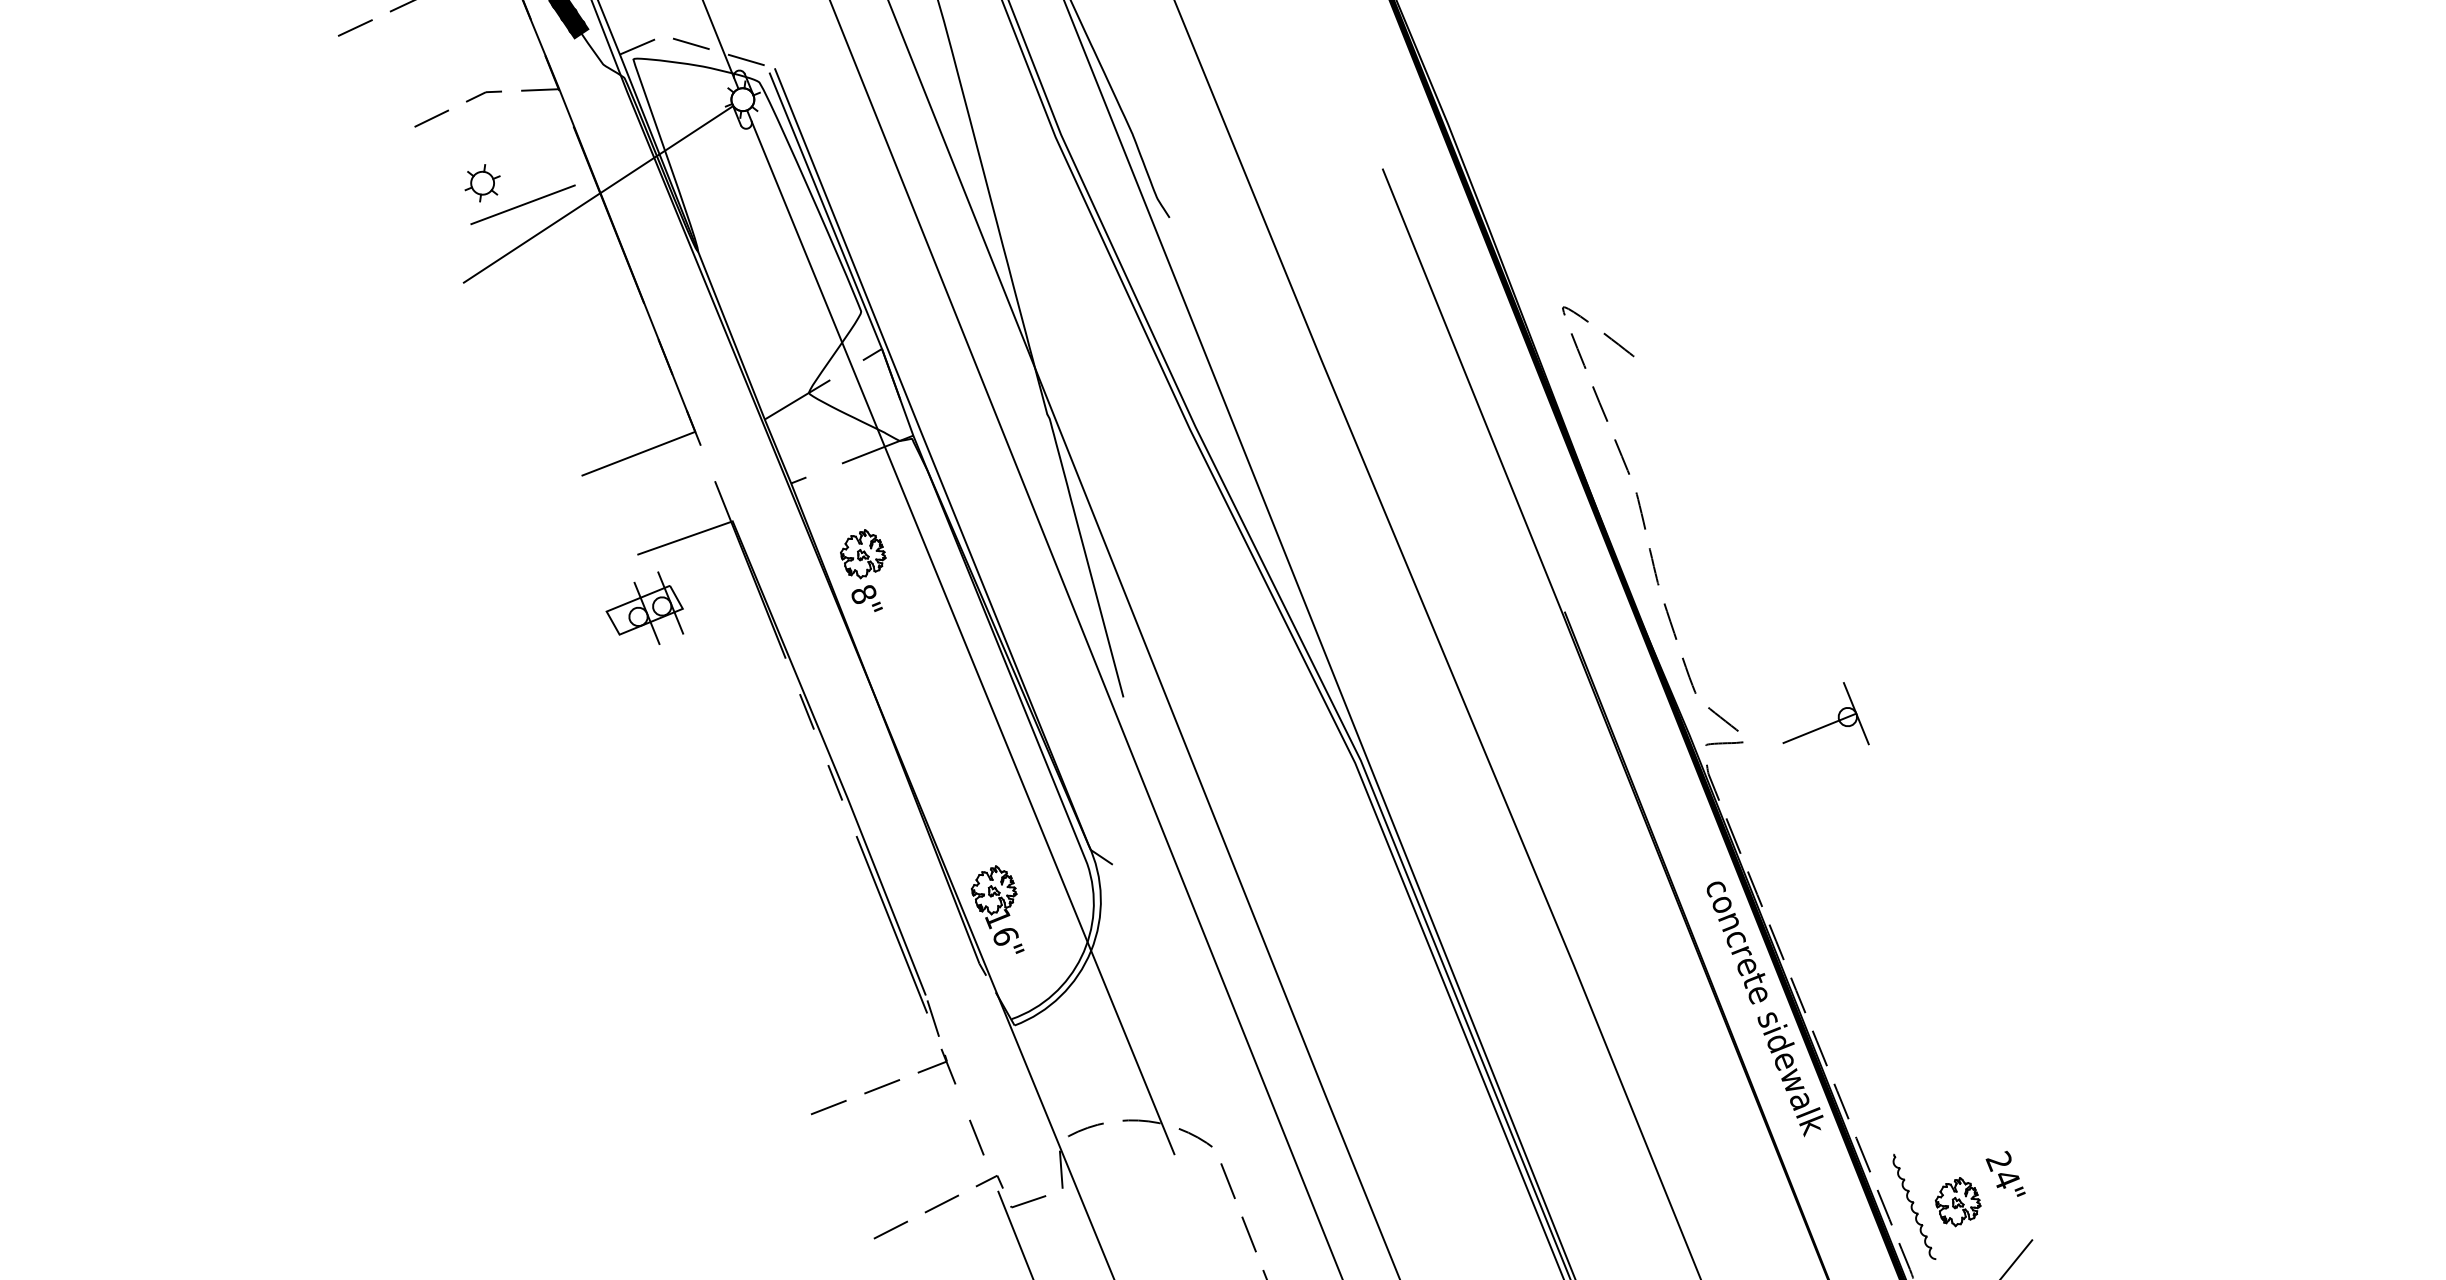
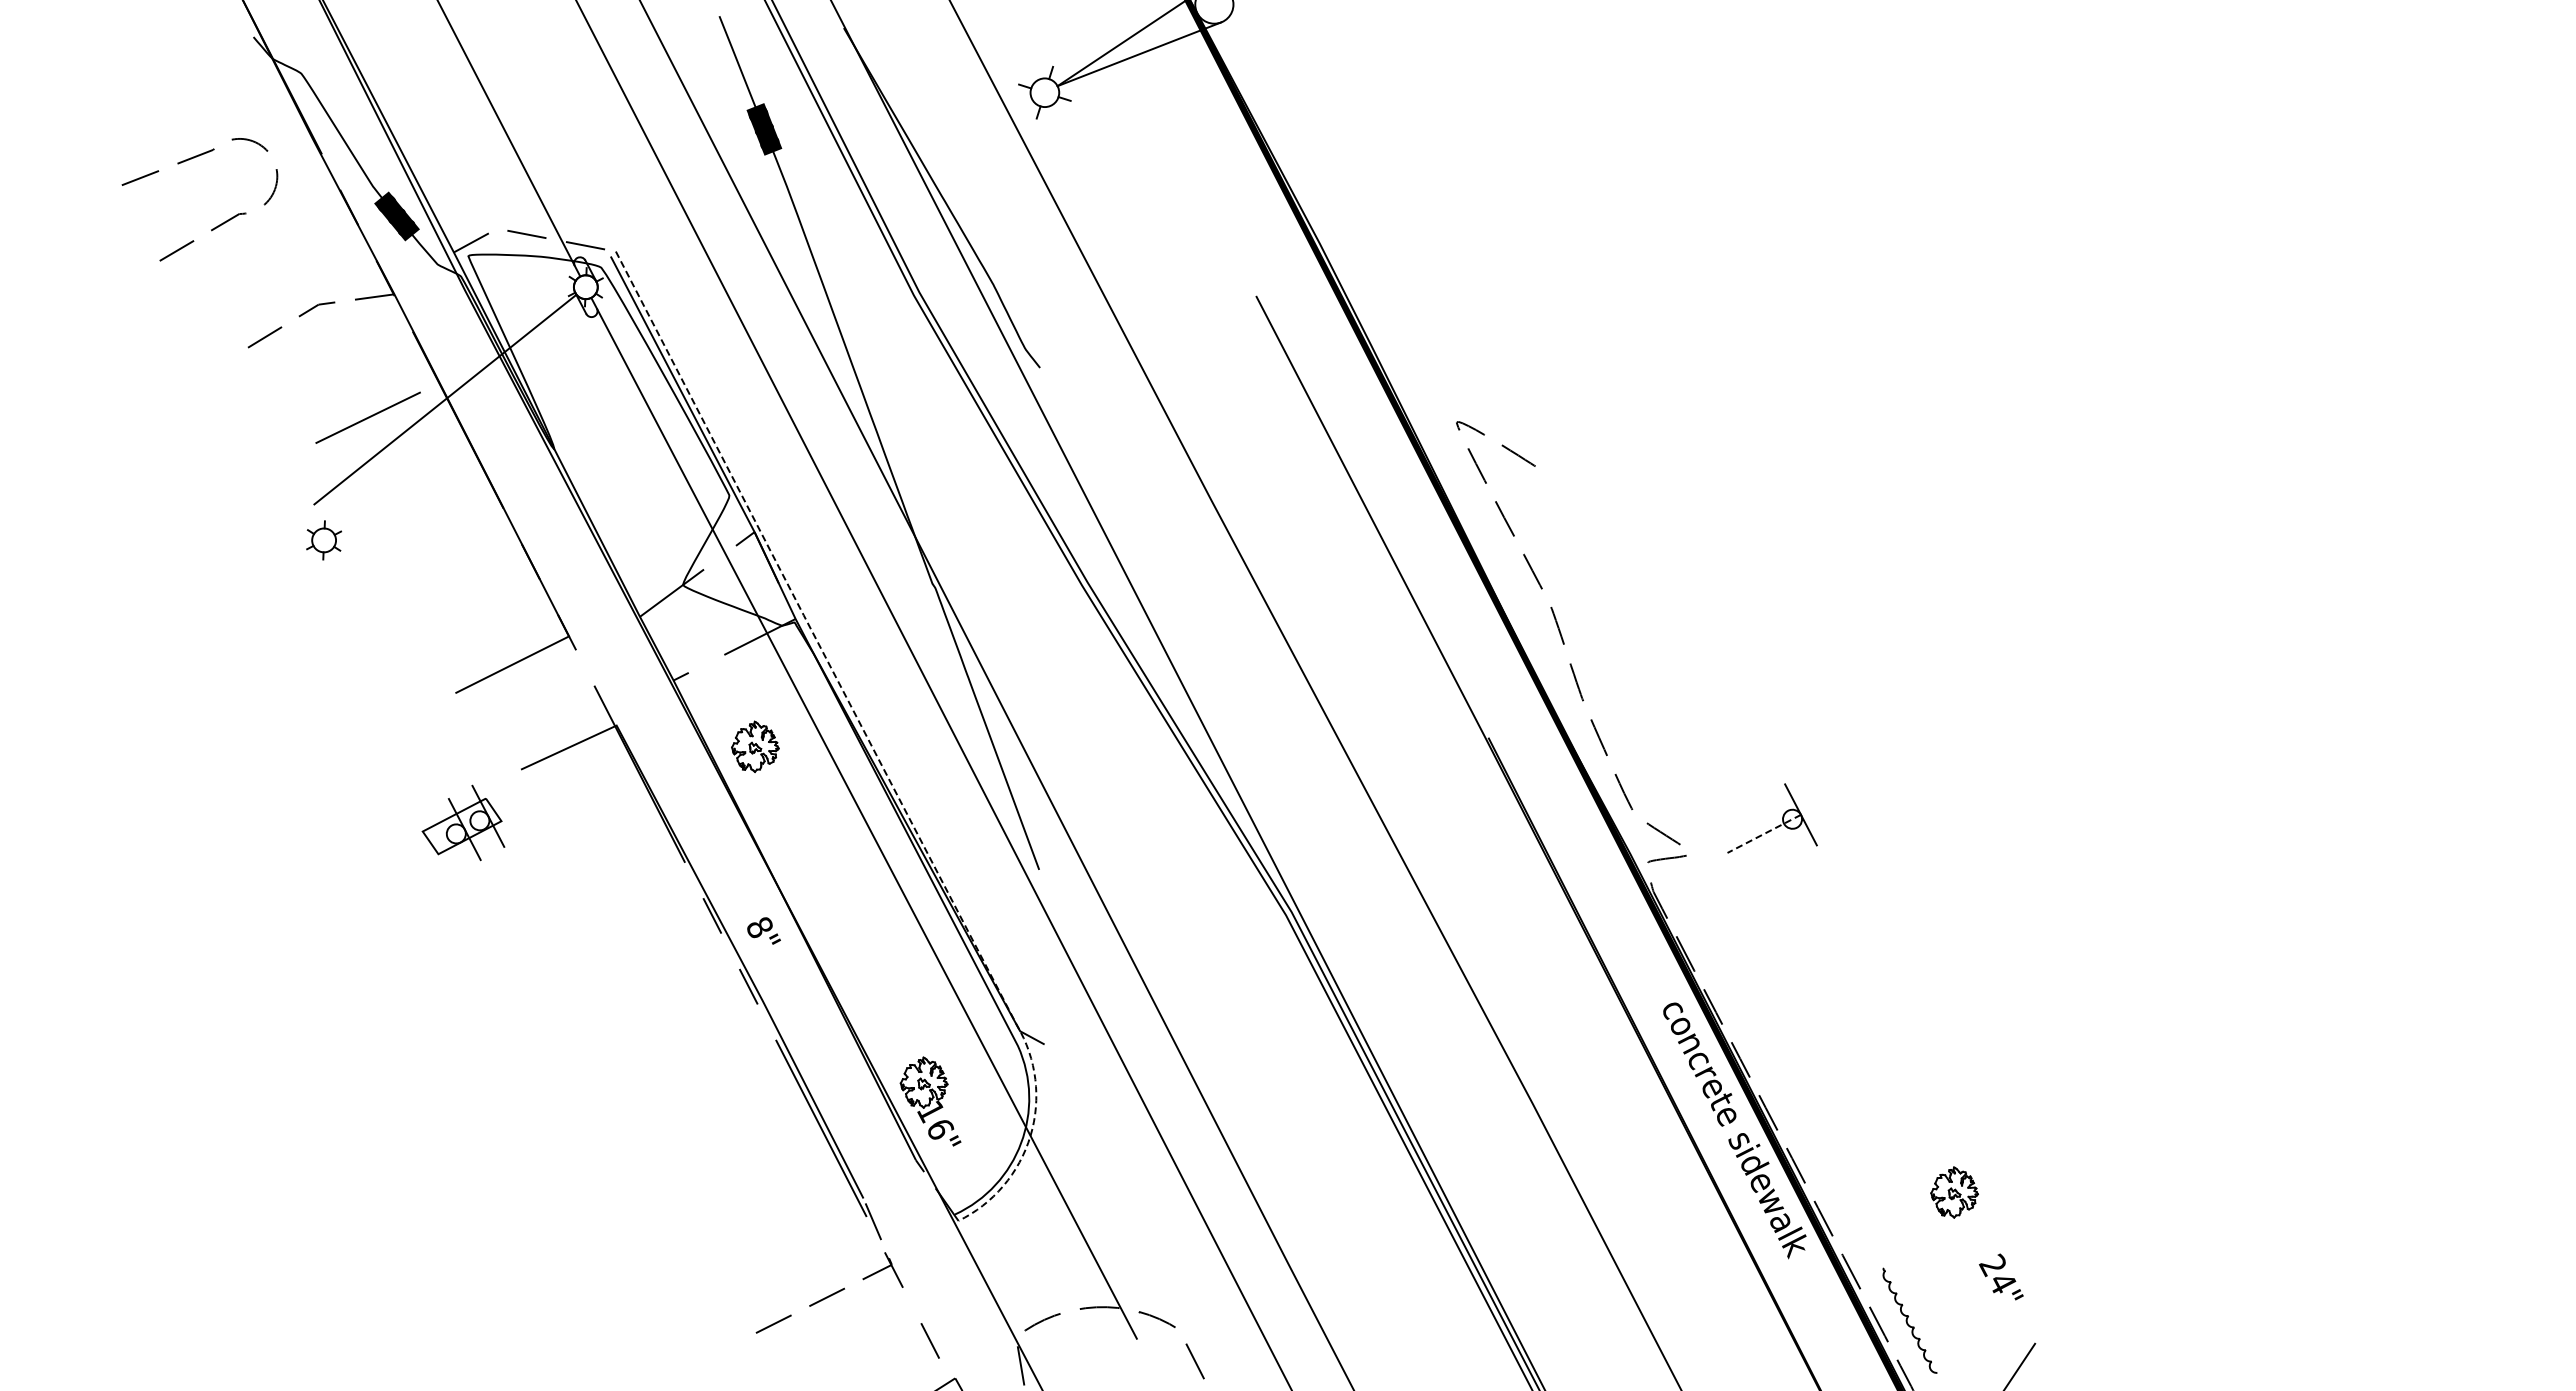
part: (483, 183) -> (324, 540), moved
line: (983, 583) -> (882, 765), solid -> dashed
text: (867, 597) -> (763, 930), moved
part: (646, 606) -> (463, 822), moved
line: (1818, 729) -> (1763, 834), solid -> dashed
part: (1958, 1202) -> (1954, 1192), moved

